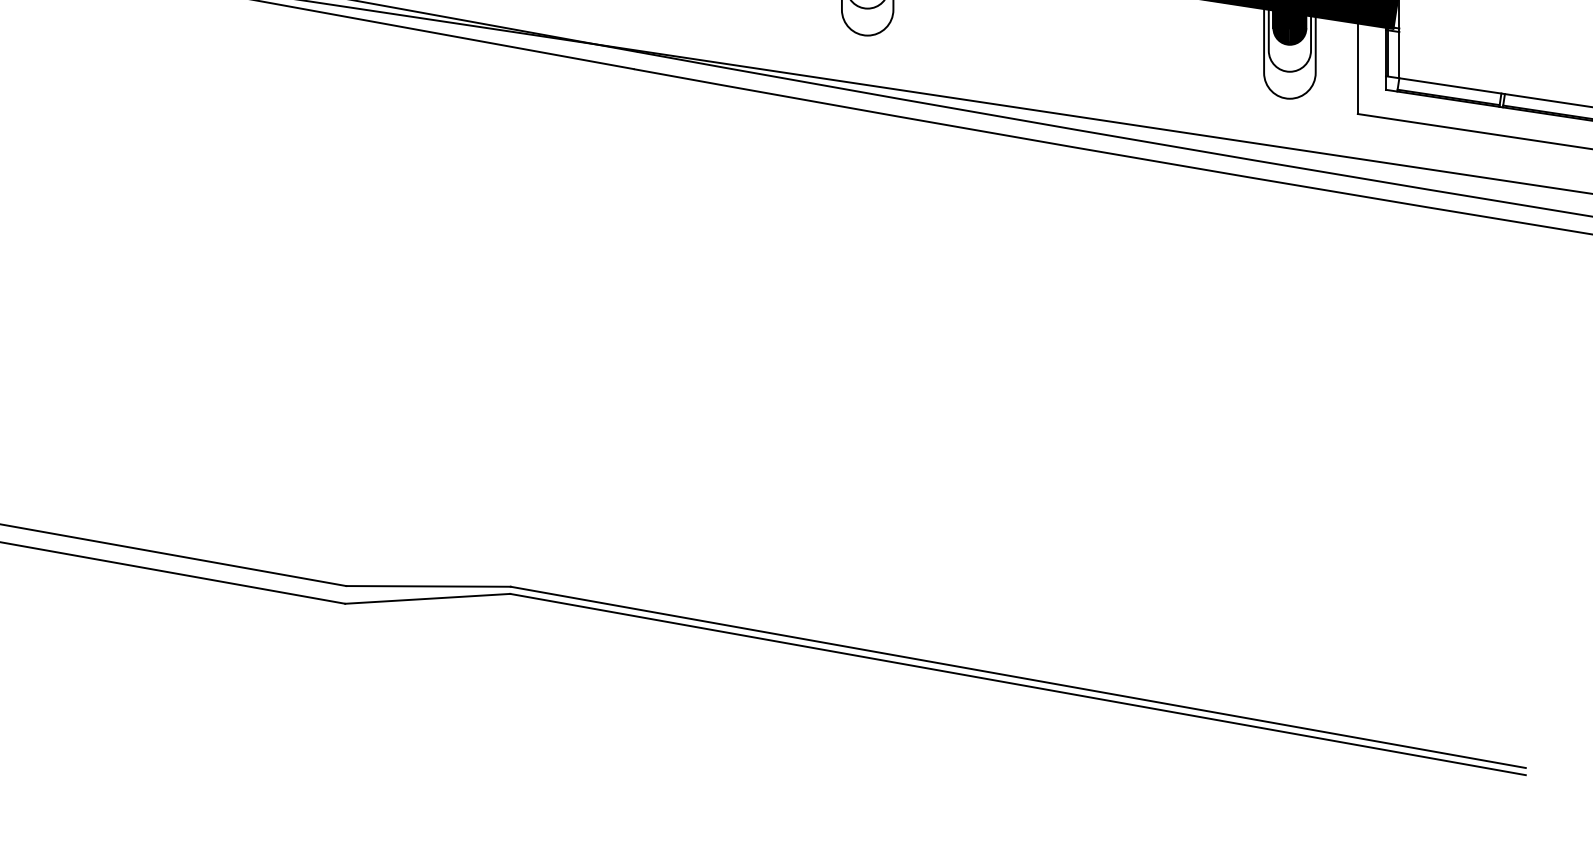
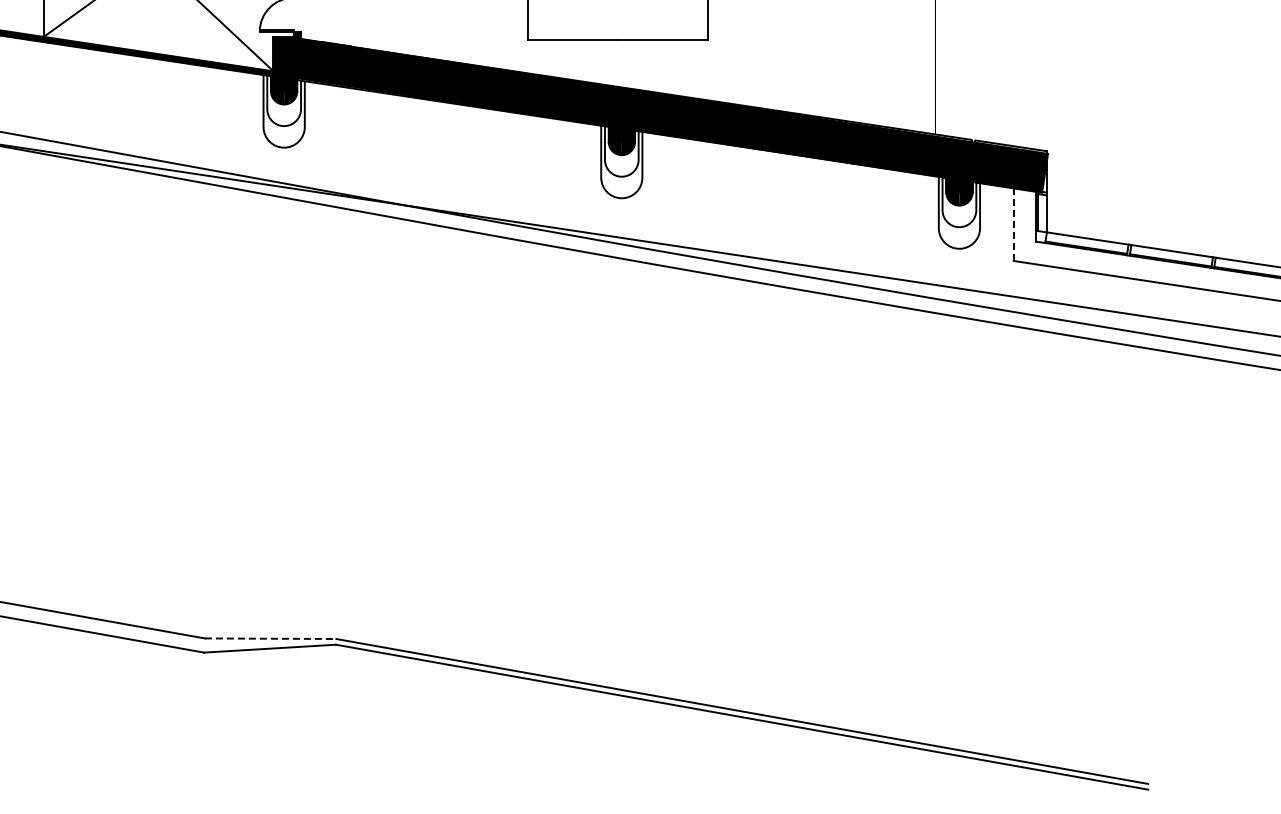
line: (1357, 68) -> (1013, 224), solid -> dashed
line: (428, 586) -> (270, 638), solid -> dashed

